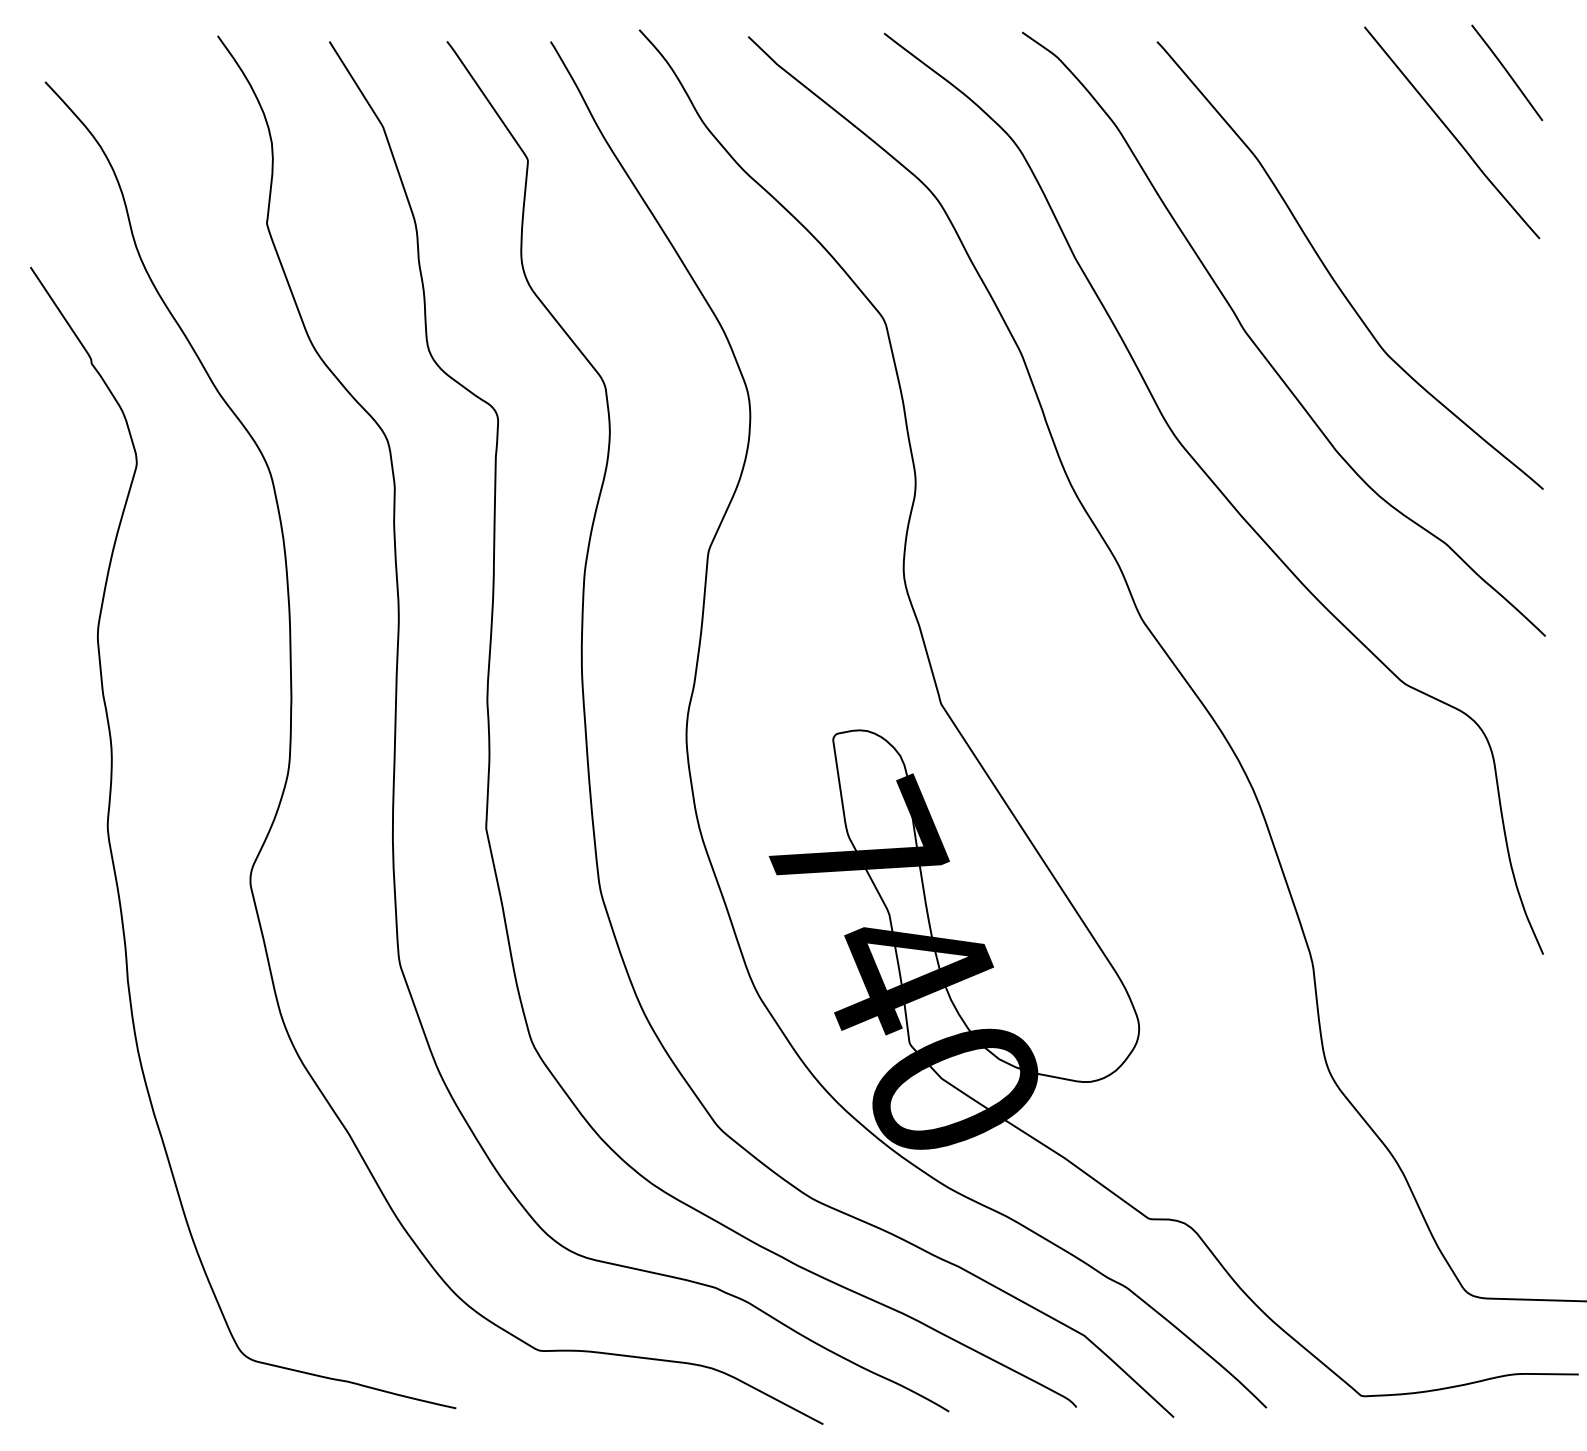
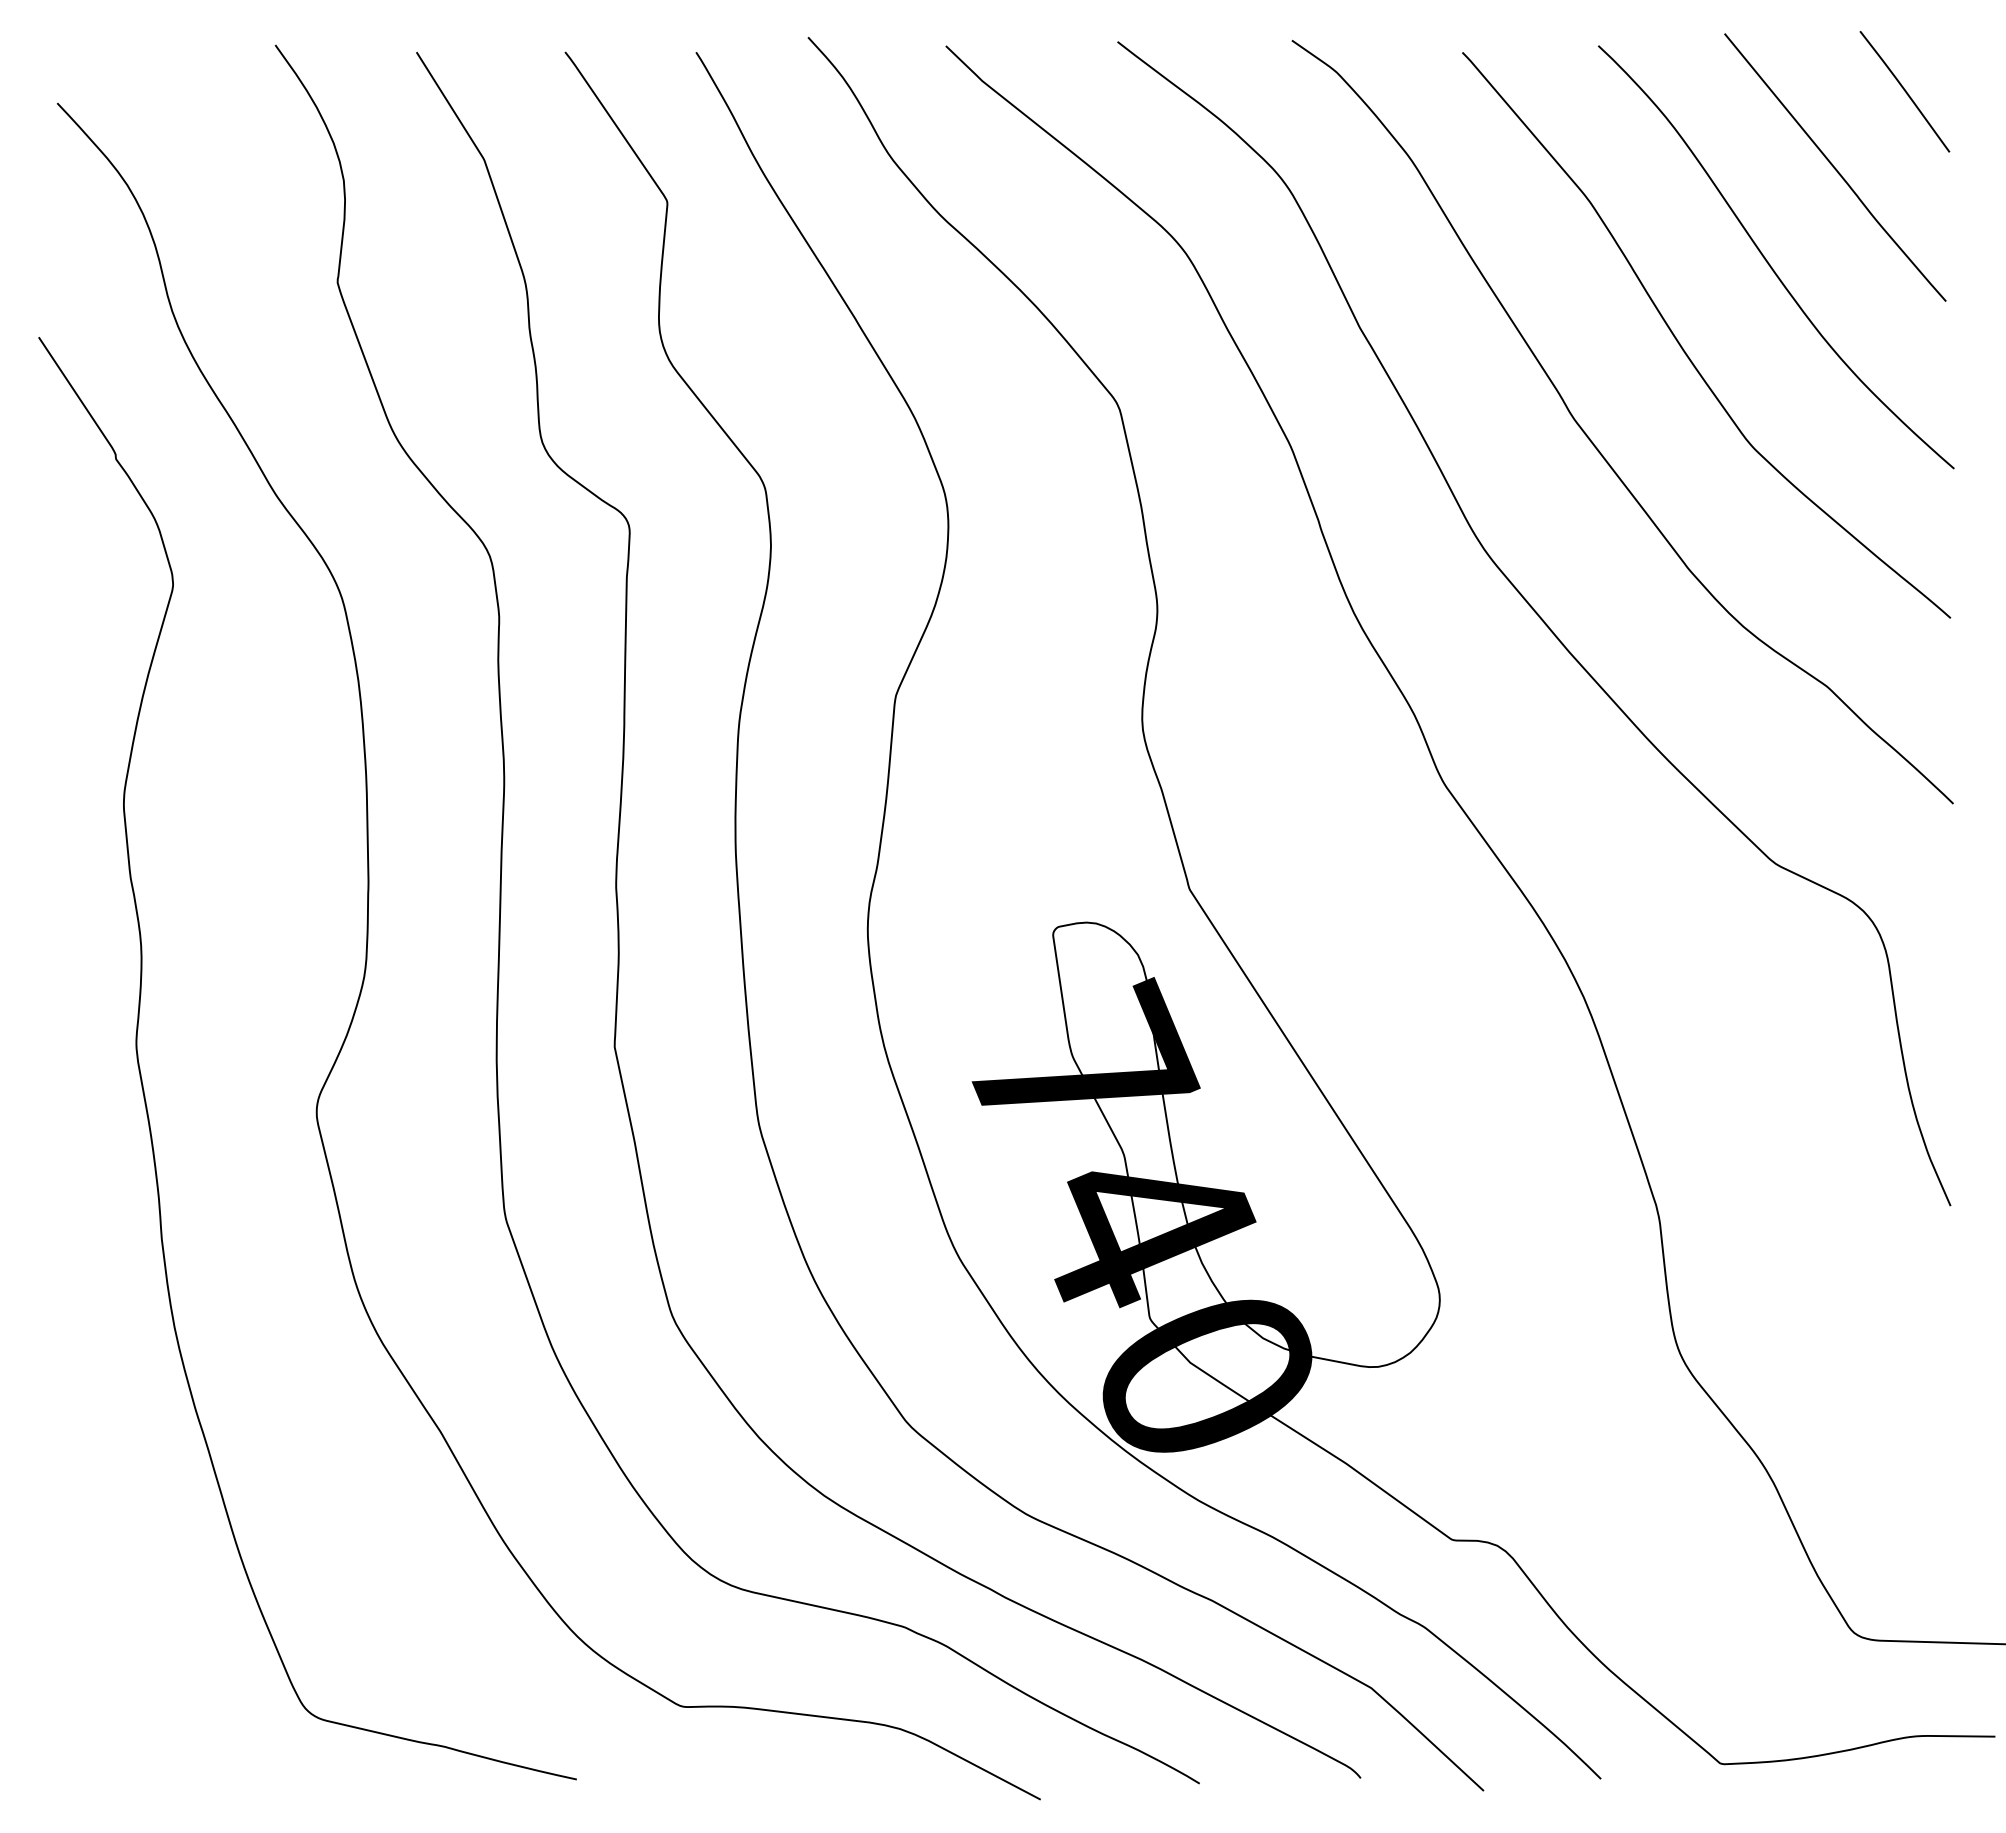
curve: (1399, 207) -> (1768, 261), added

